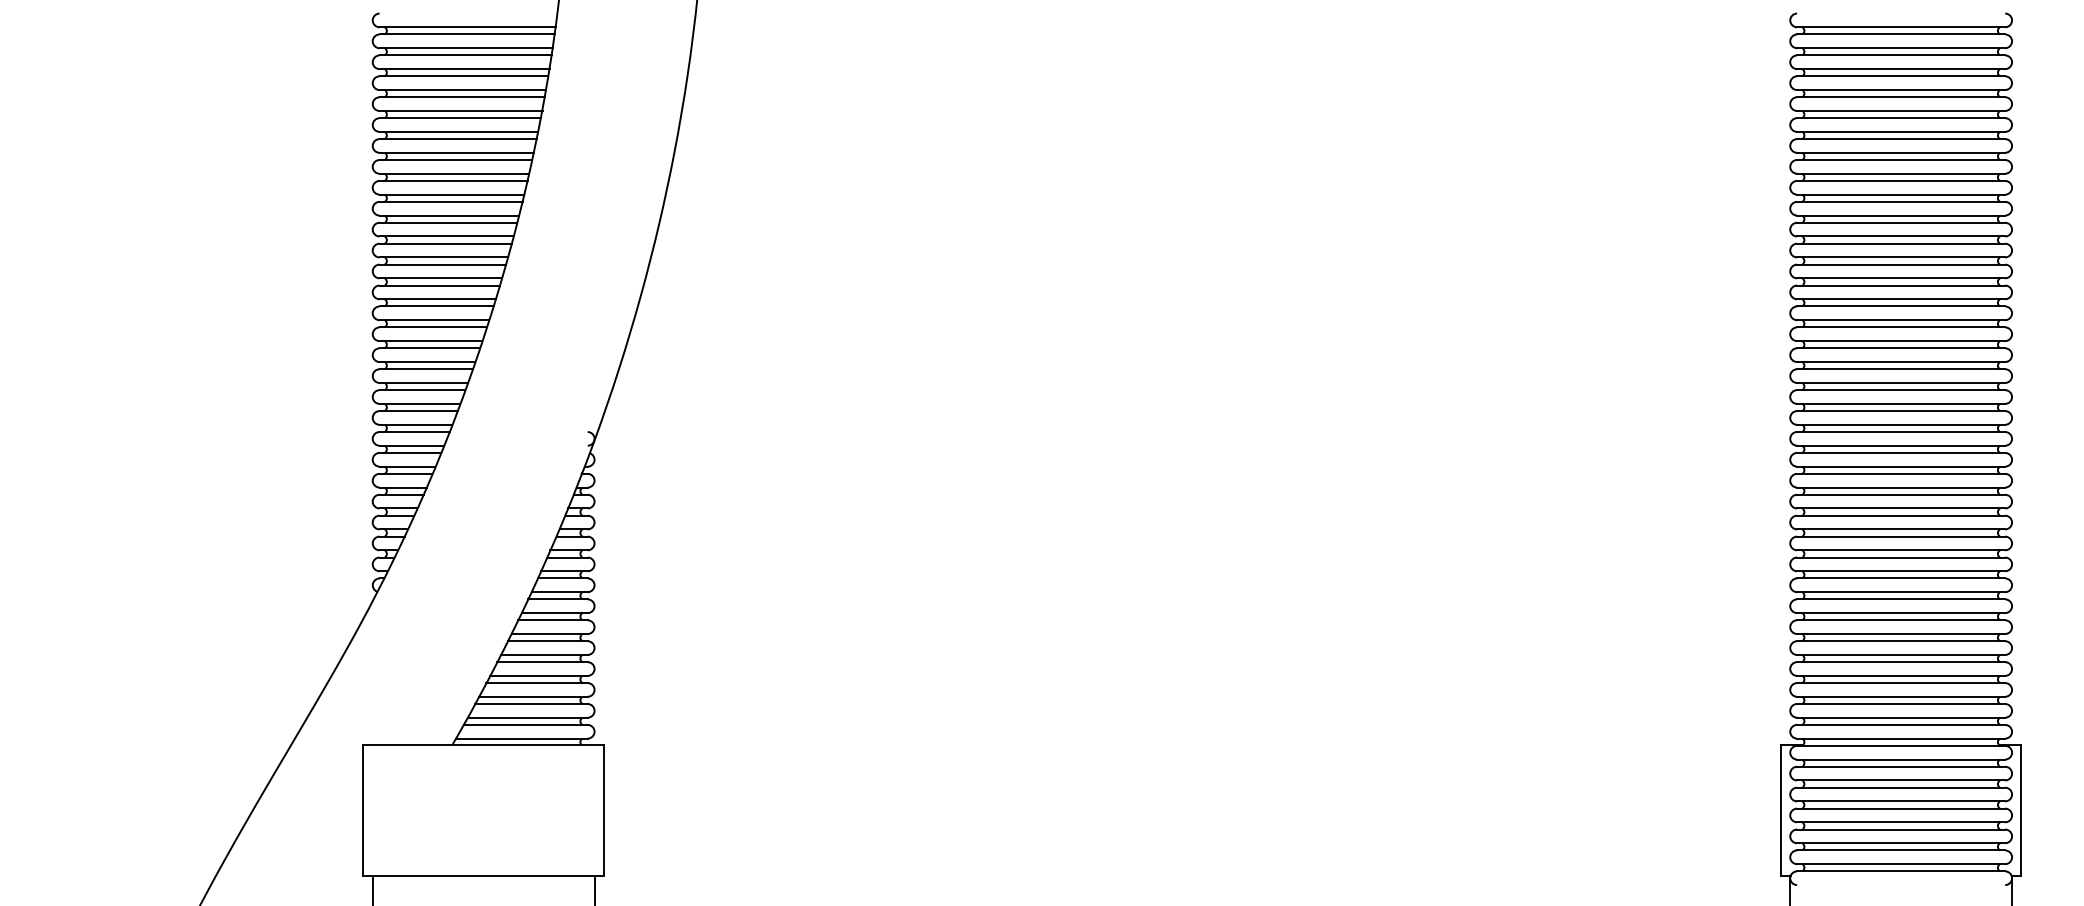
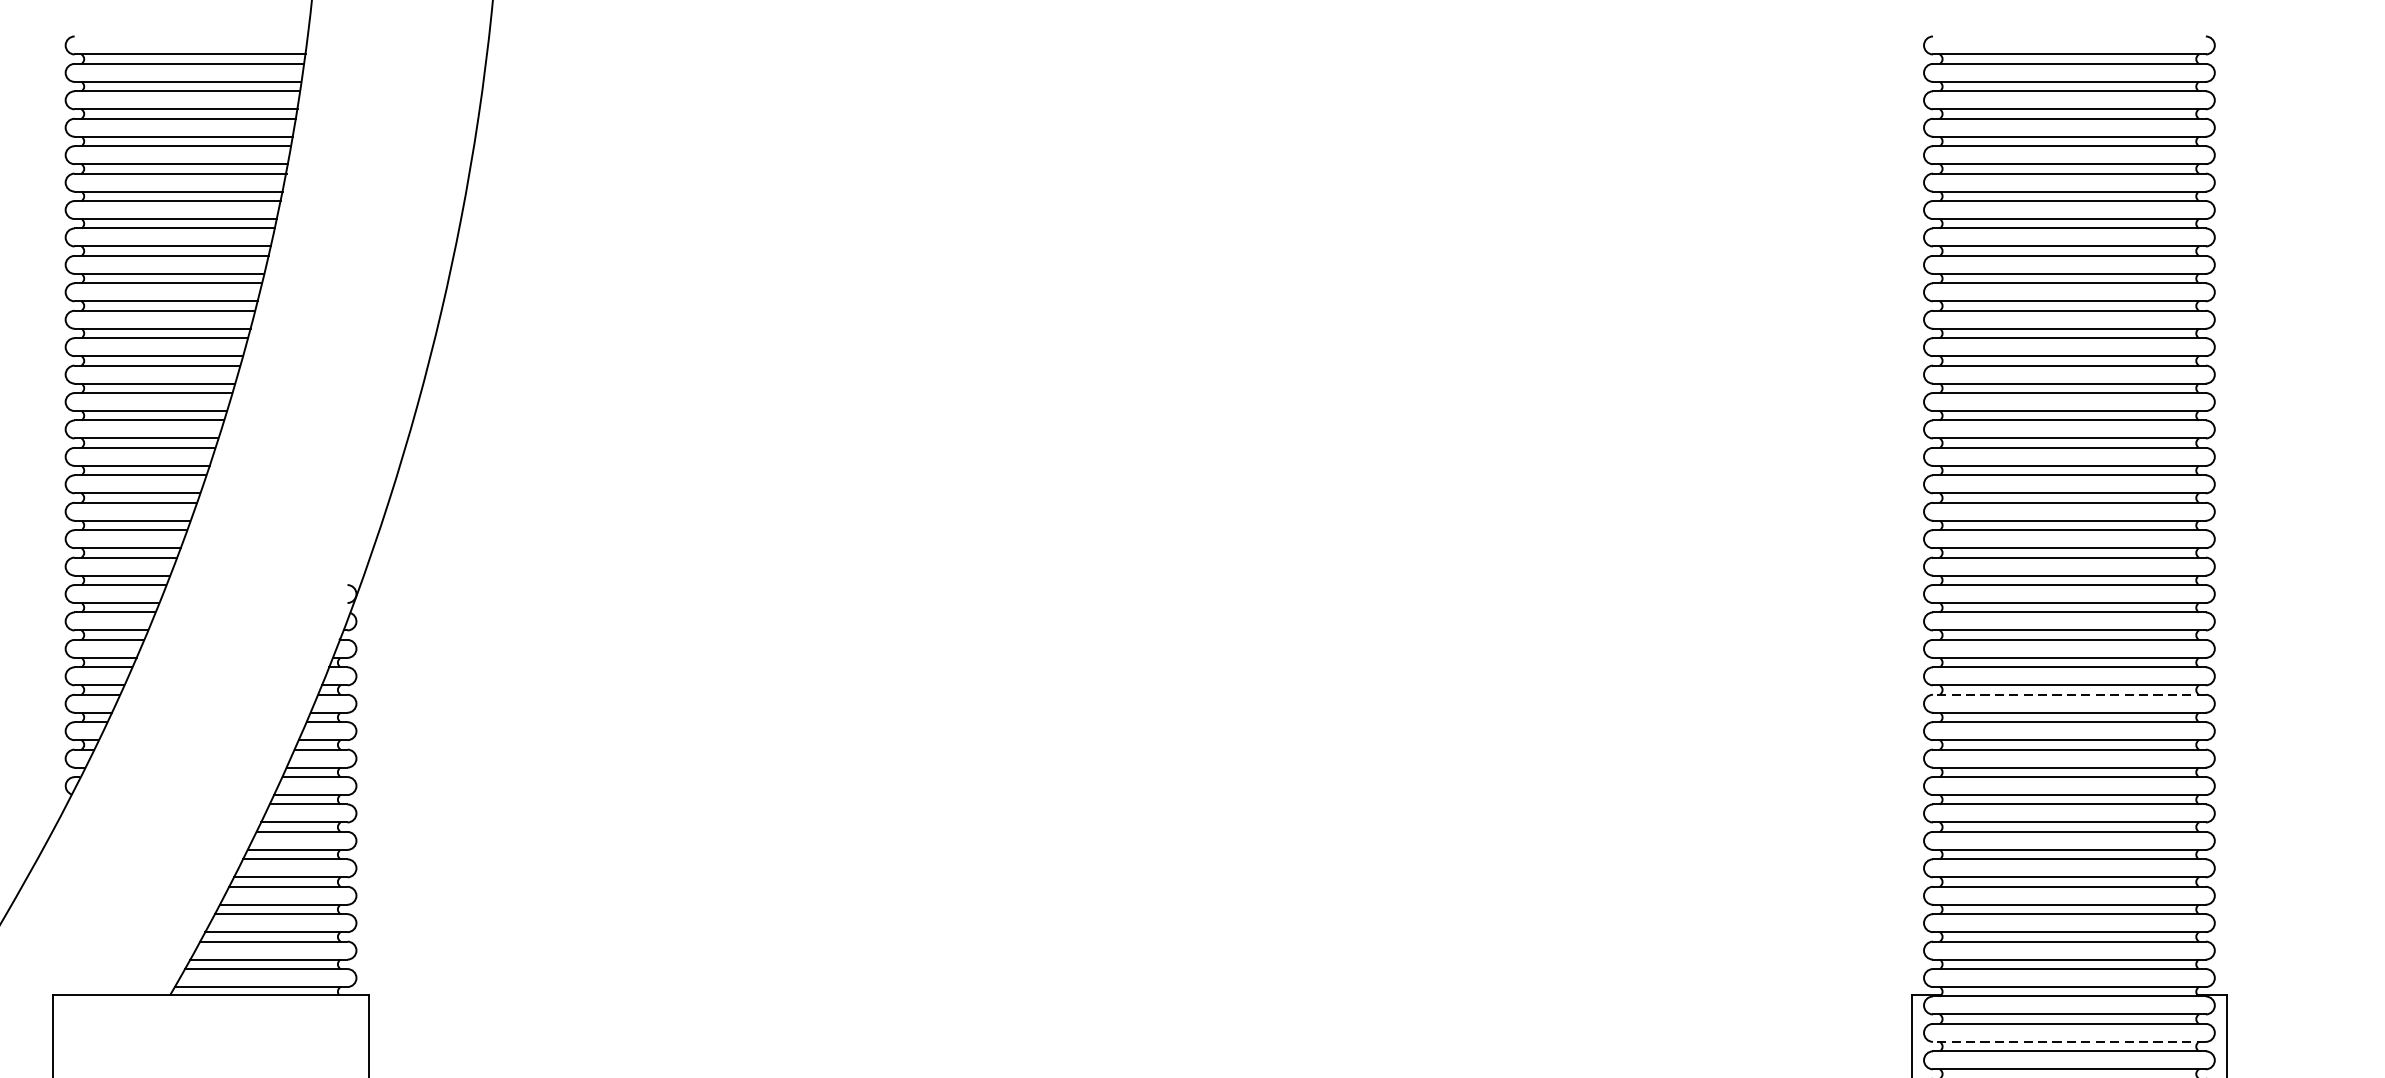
line: (1900, 515) -> (2068, 694), solid -> dashed
line: (1900, 780) -> (2068, 1041), solid -> dashed

